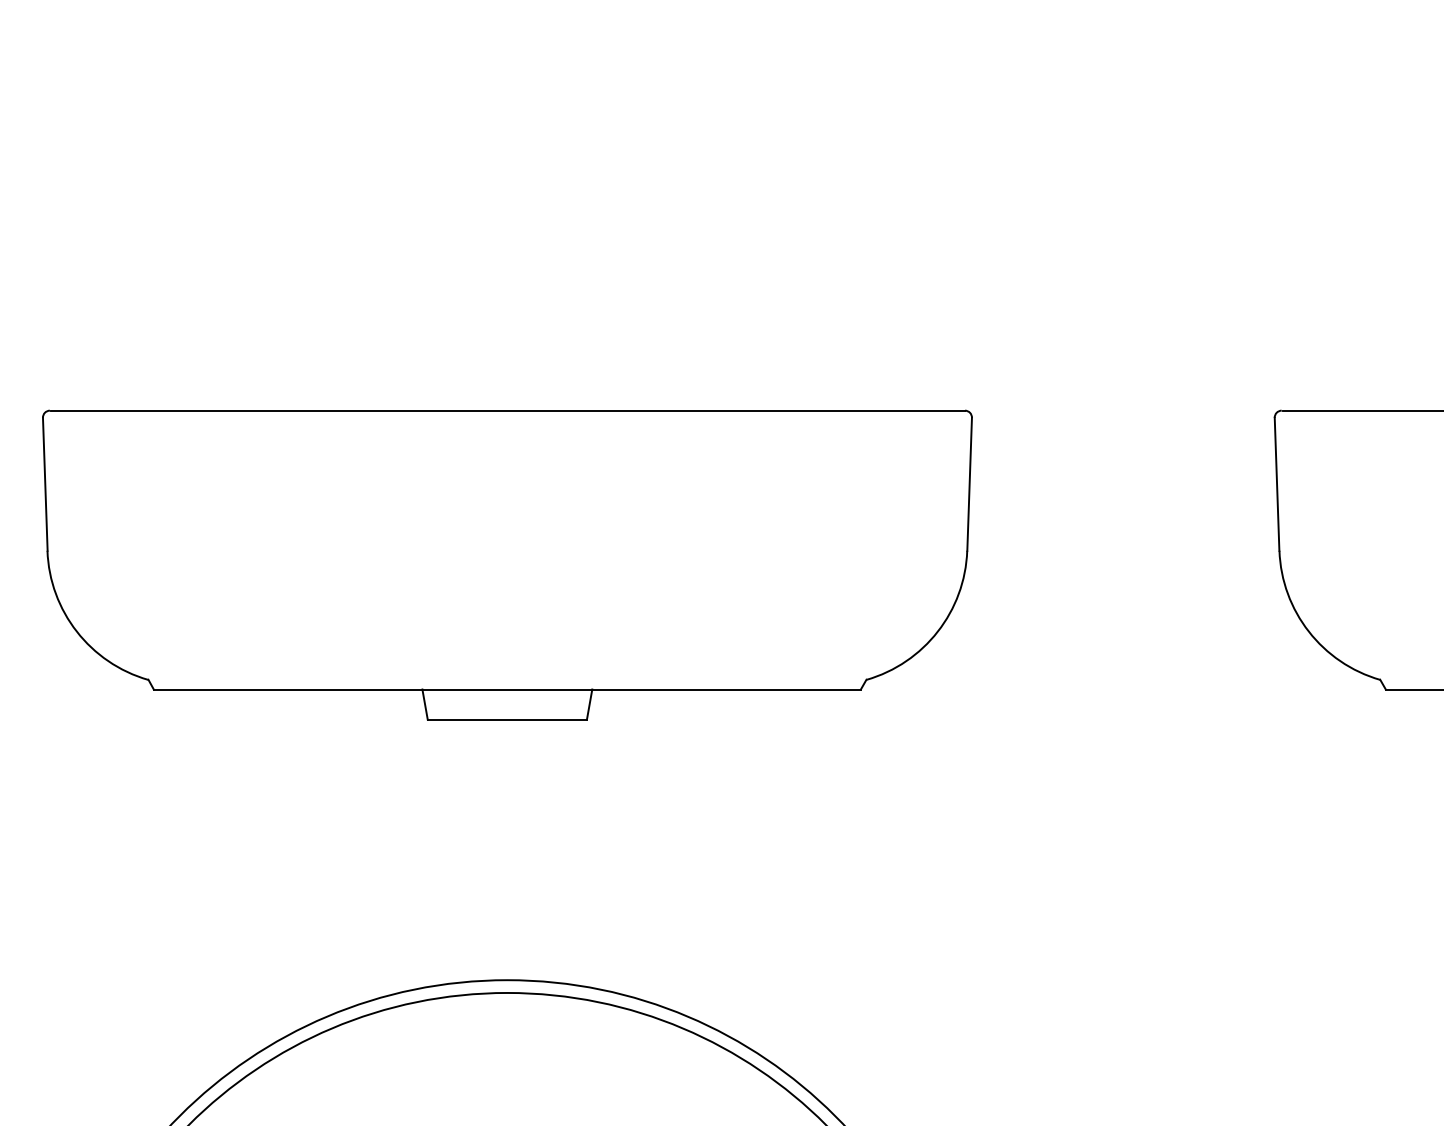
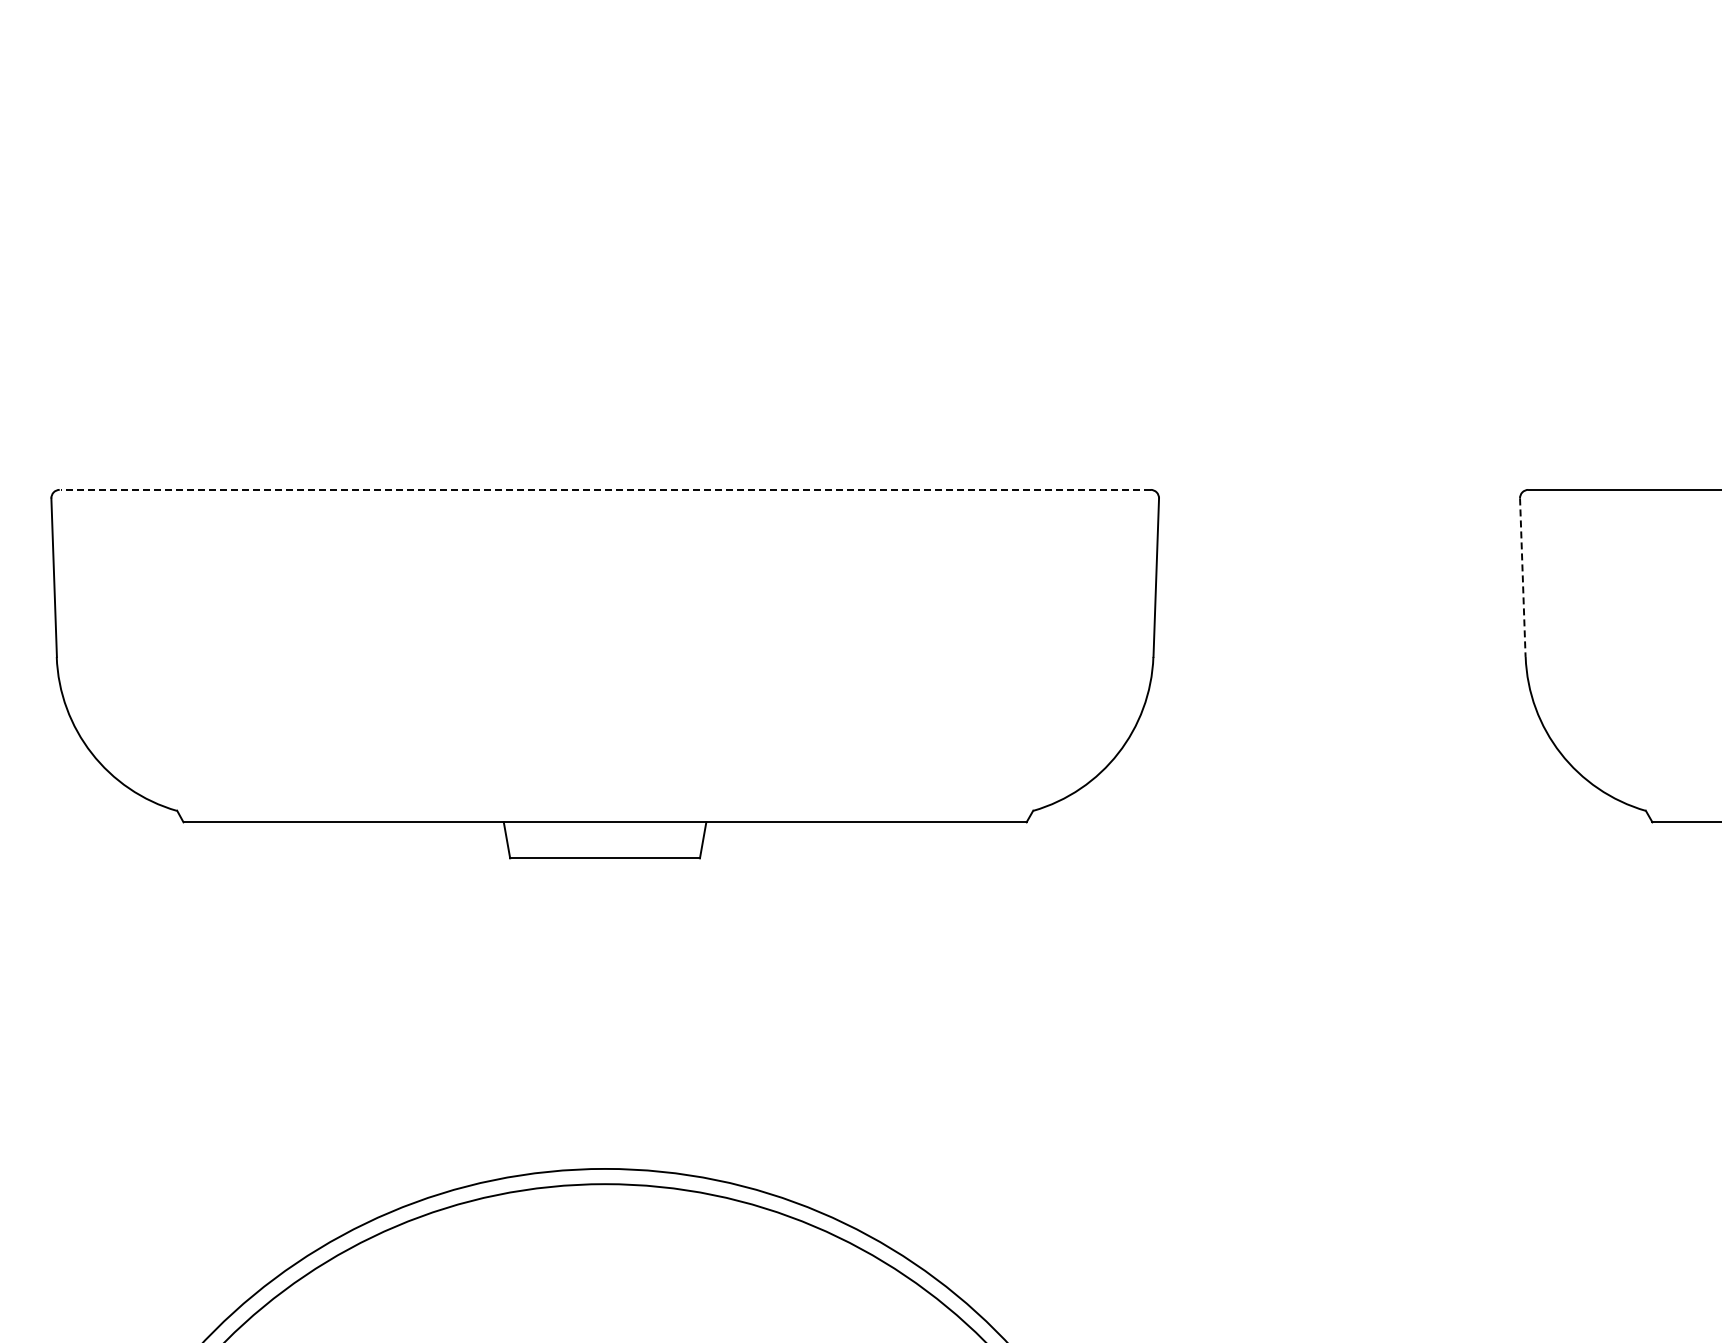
line: (507, 410) -> (605, 489), solid -> dashed
line: (1276, 485) -> (1522, 578), solid -> dashed

